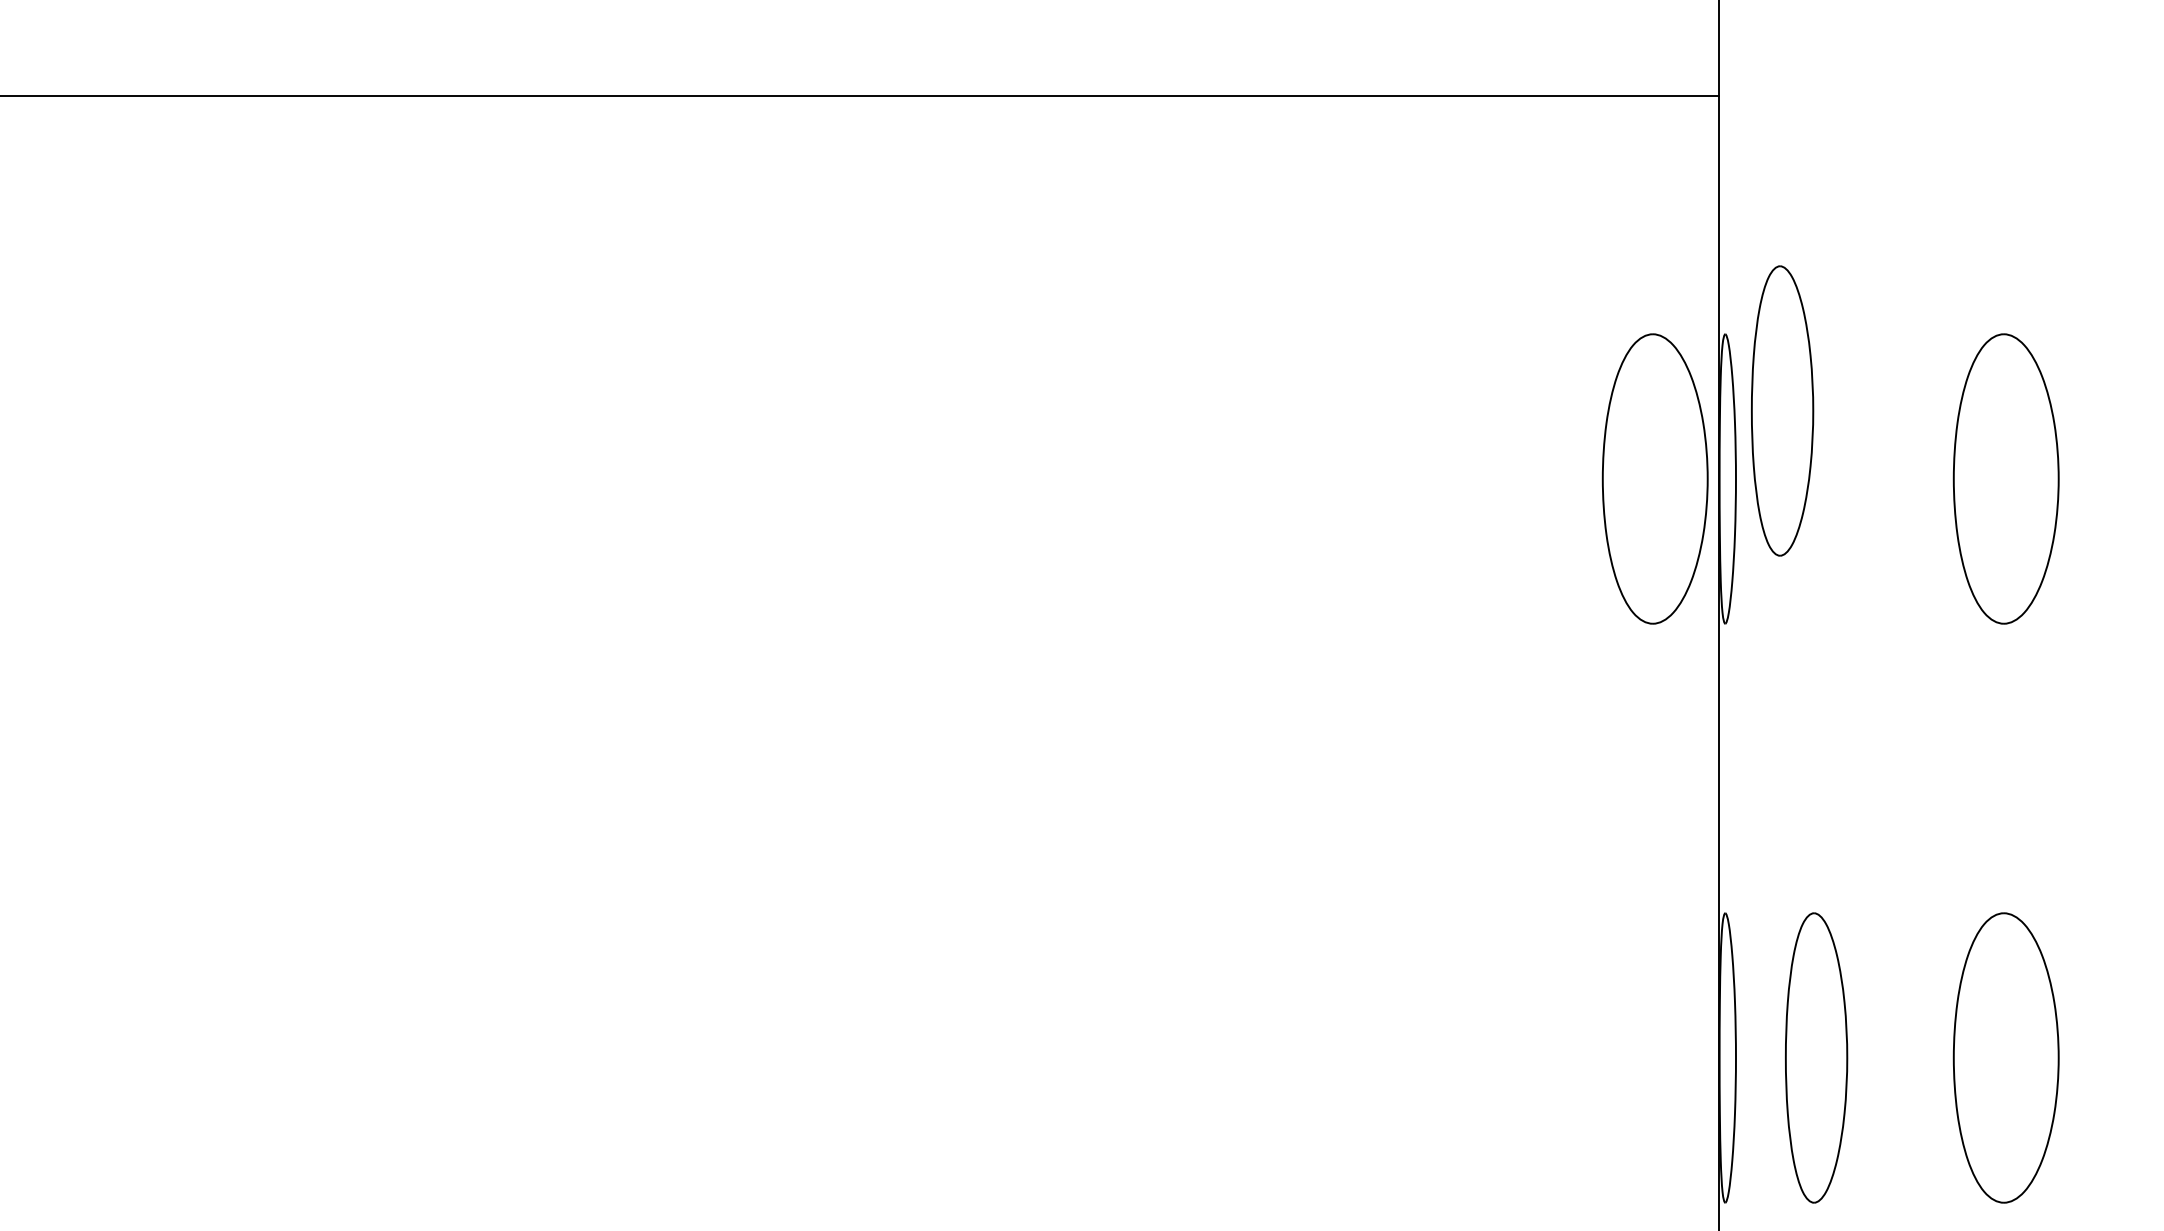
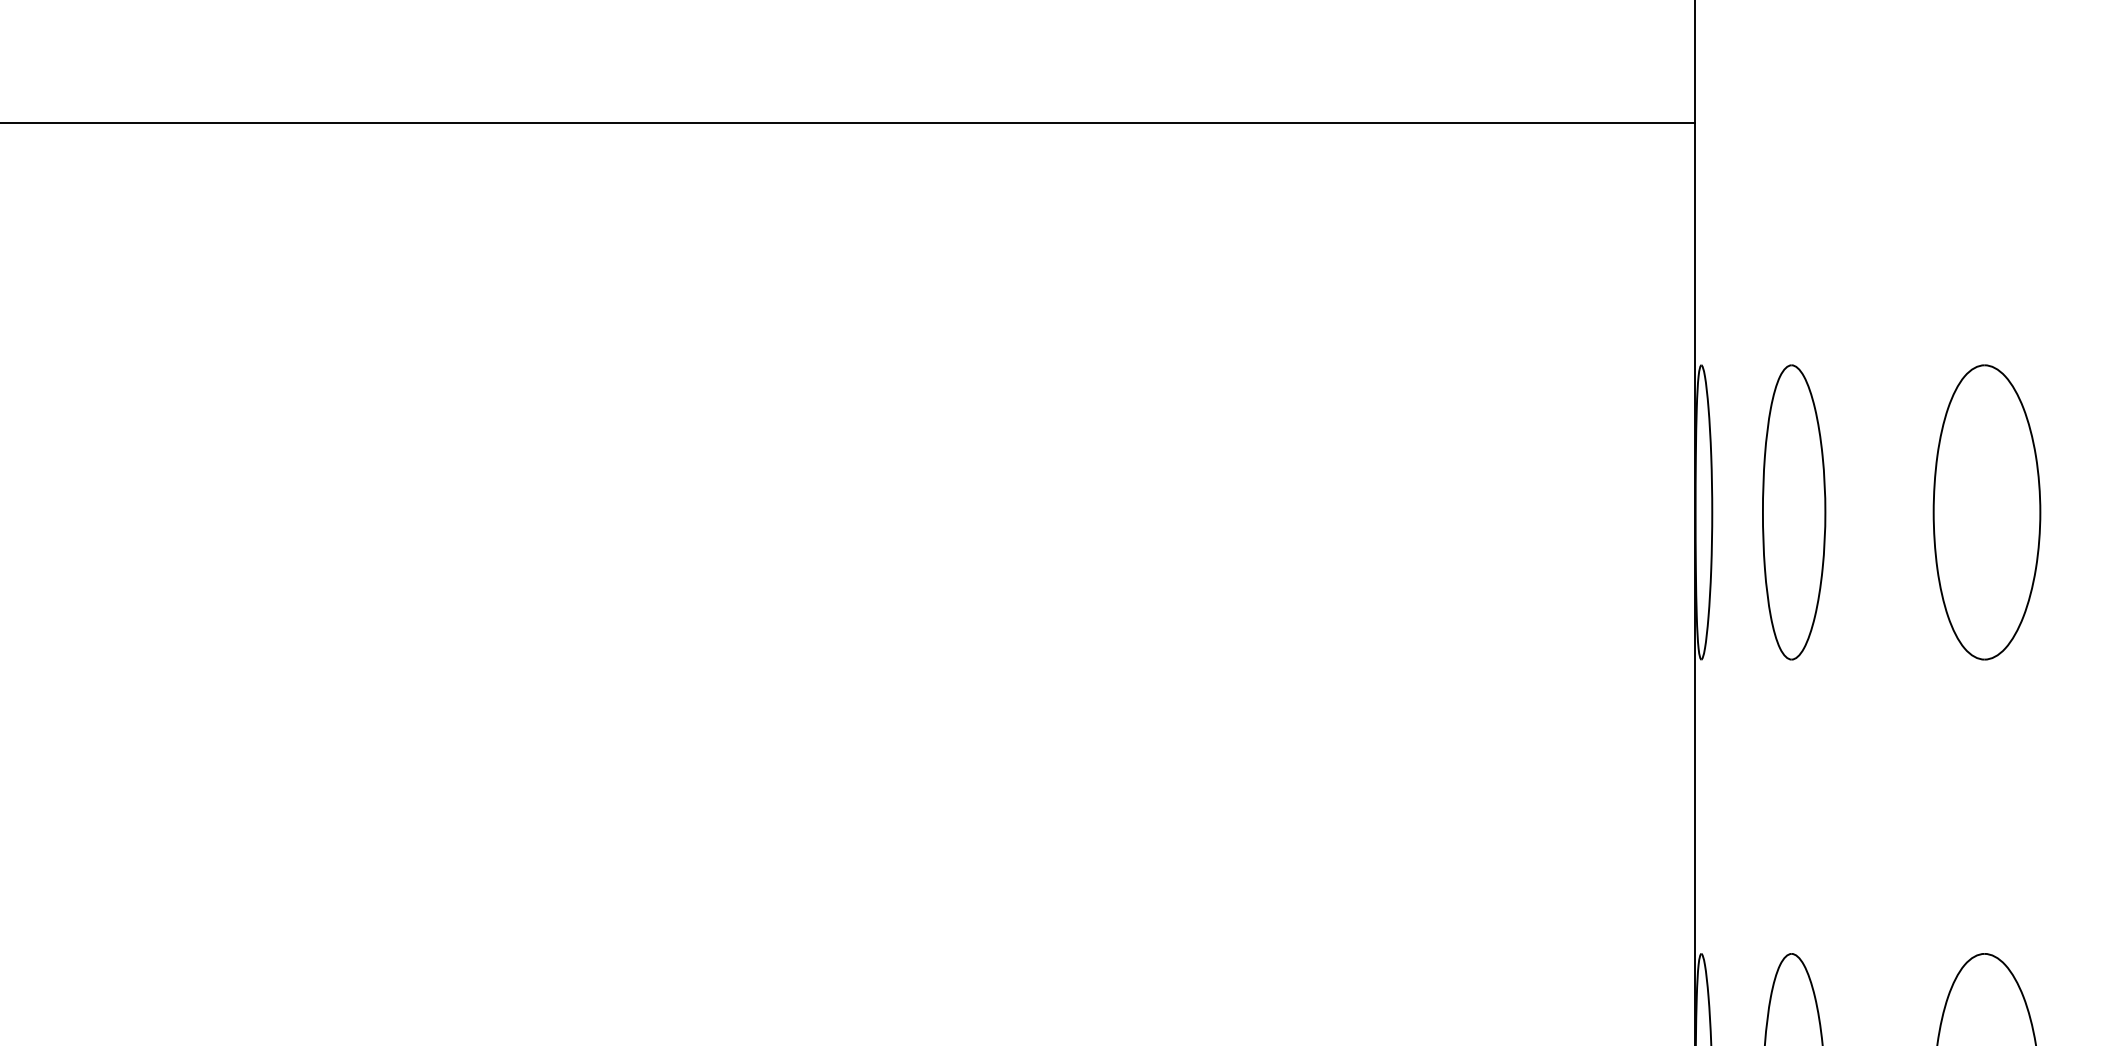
part: (1782, 410) -> (1794, 511), moved
part: (1654, 478) -> (1629, 511), removed

